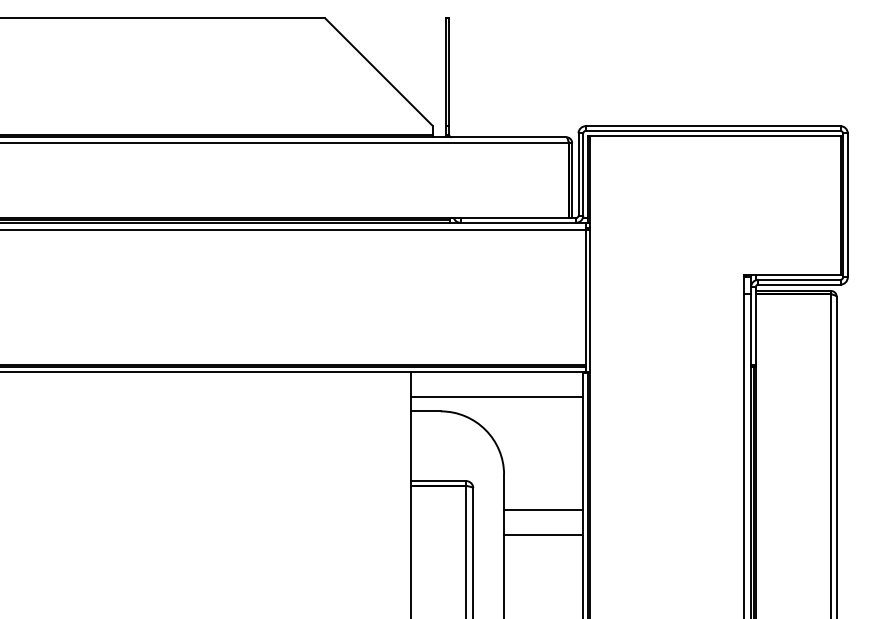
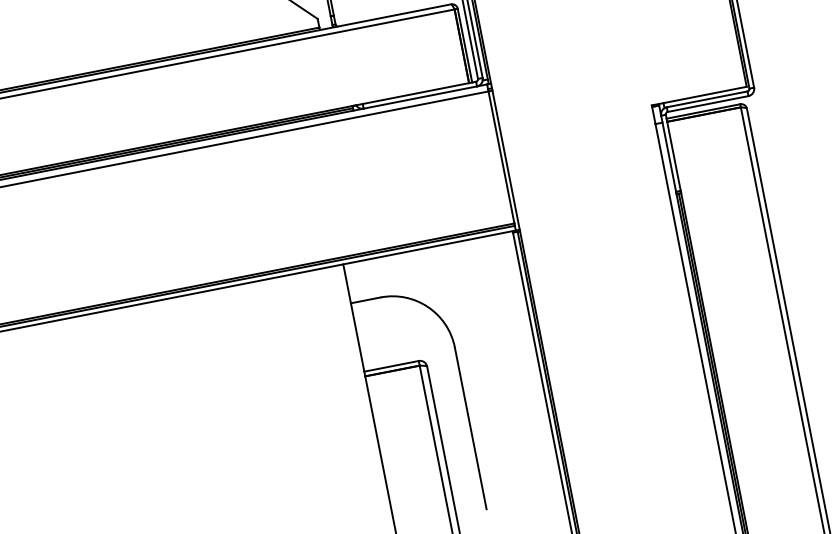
line: (496, 397) -> (432, 273), removed
line: (543, 509) -> (500, 374), removed
line: (543, 534) -> (505, 398), removed

